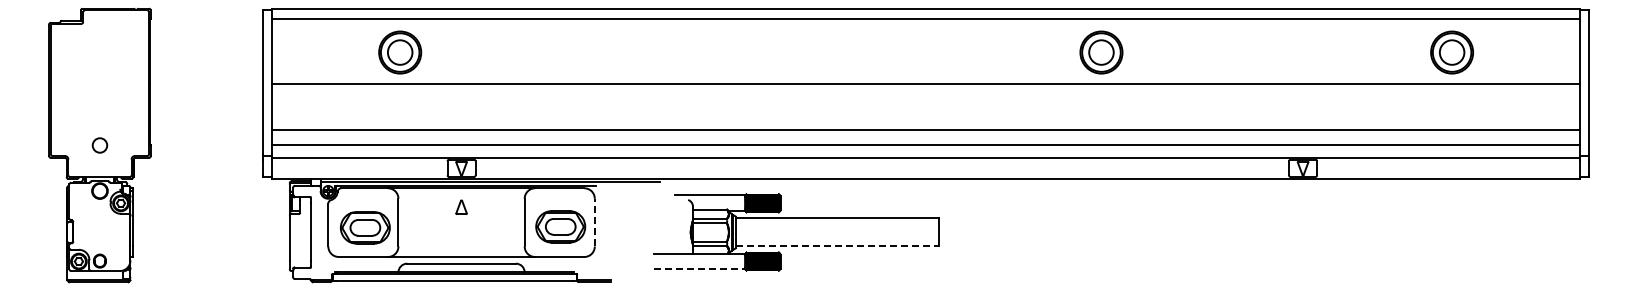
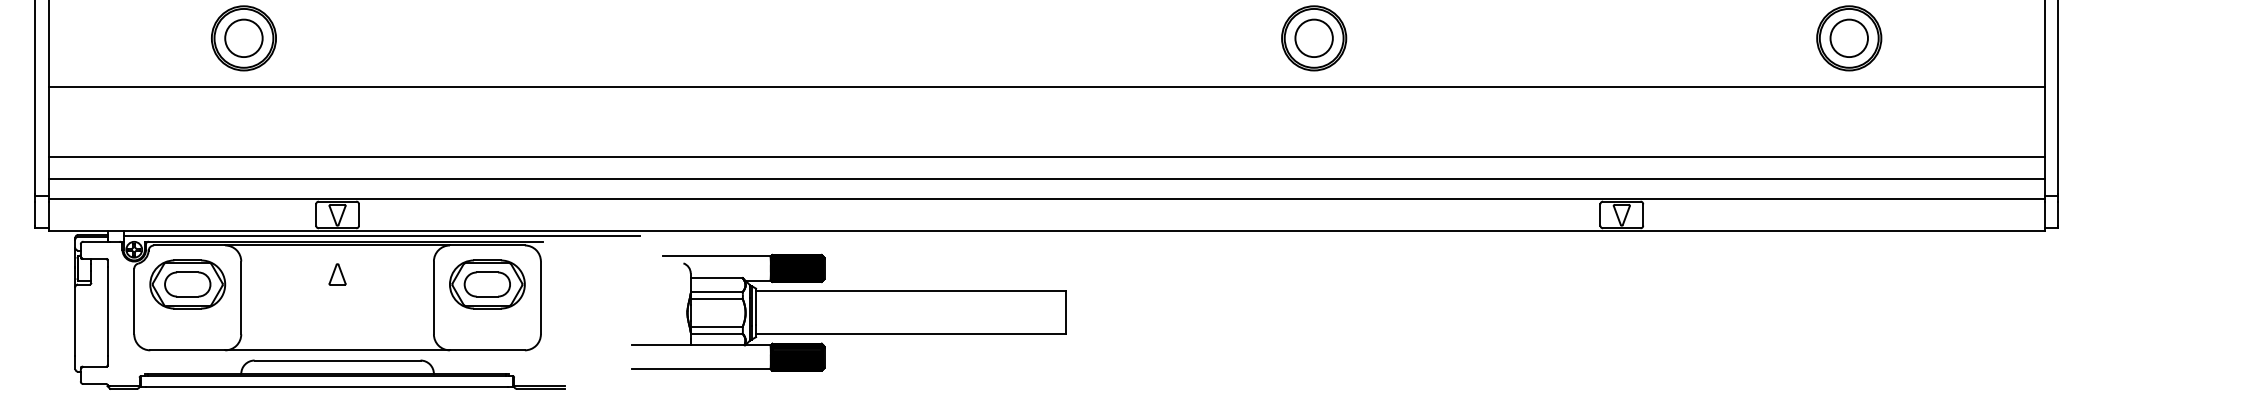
line: (594, 222) -> (540, 297), dashed -> solid
part: (560, 226) -> (487, 283), moved
part: (365, 227) -> (187, 283), moved
line: (837, 246) -> (911, 334), dashed -> solid
line: (700, 269) -> (702, 369), dashed -> solid

